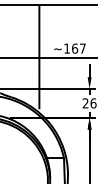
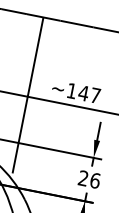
text: (74, 48) -> (83, 92), ~167 -> ~147

